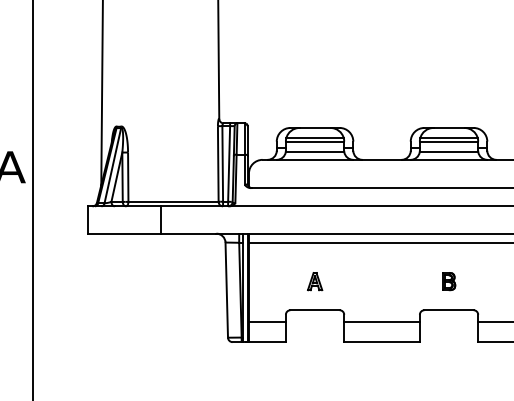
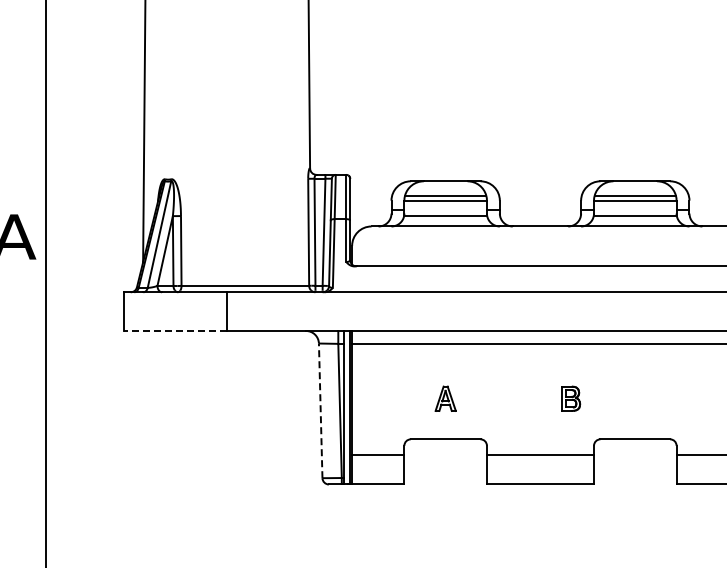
line: (124, 233) -> (175, 330), solid -> dashed
part: (449, 281) -> (571, 398), moved
line: (226, 289) -> (320, 410), solid -> dashed

